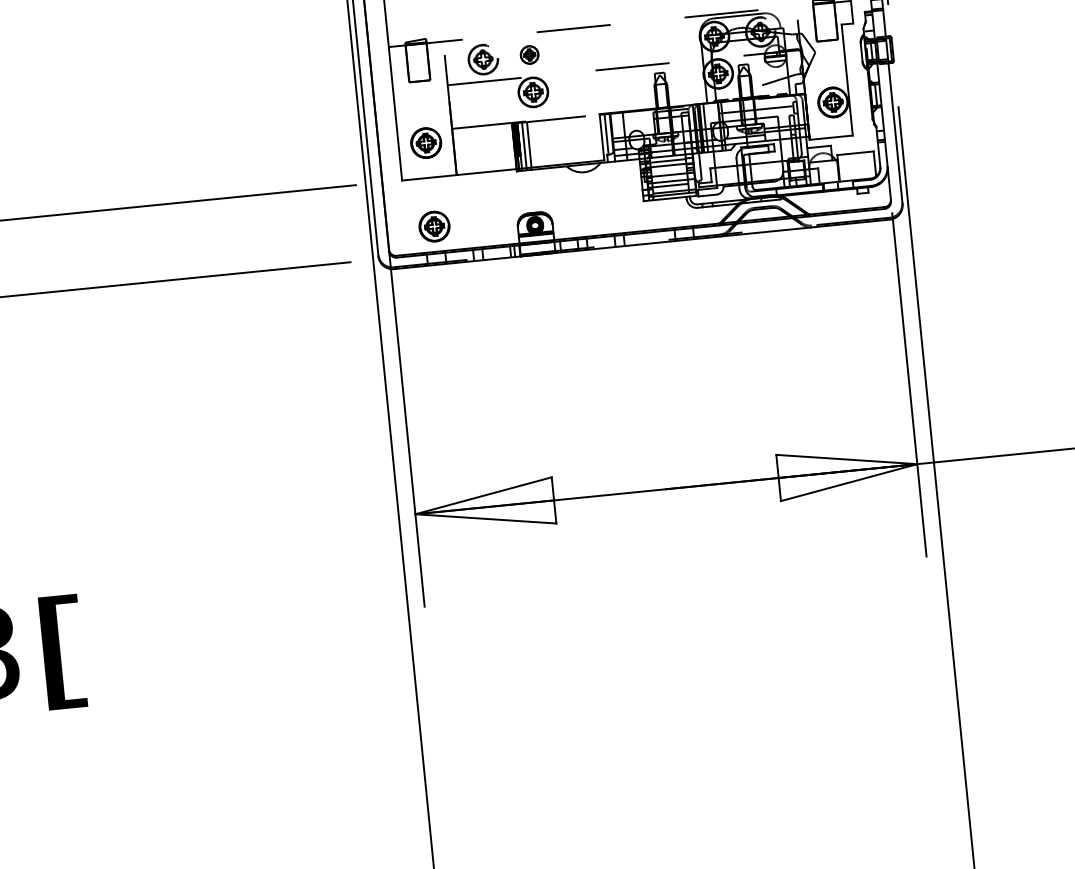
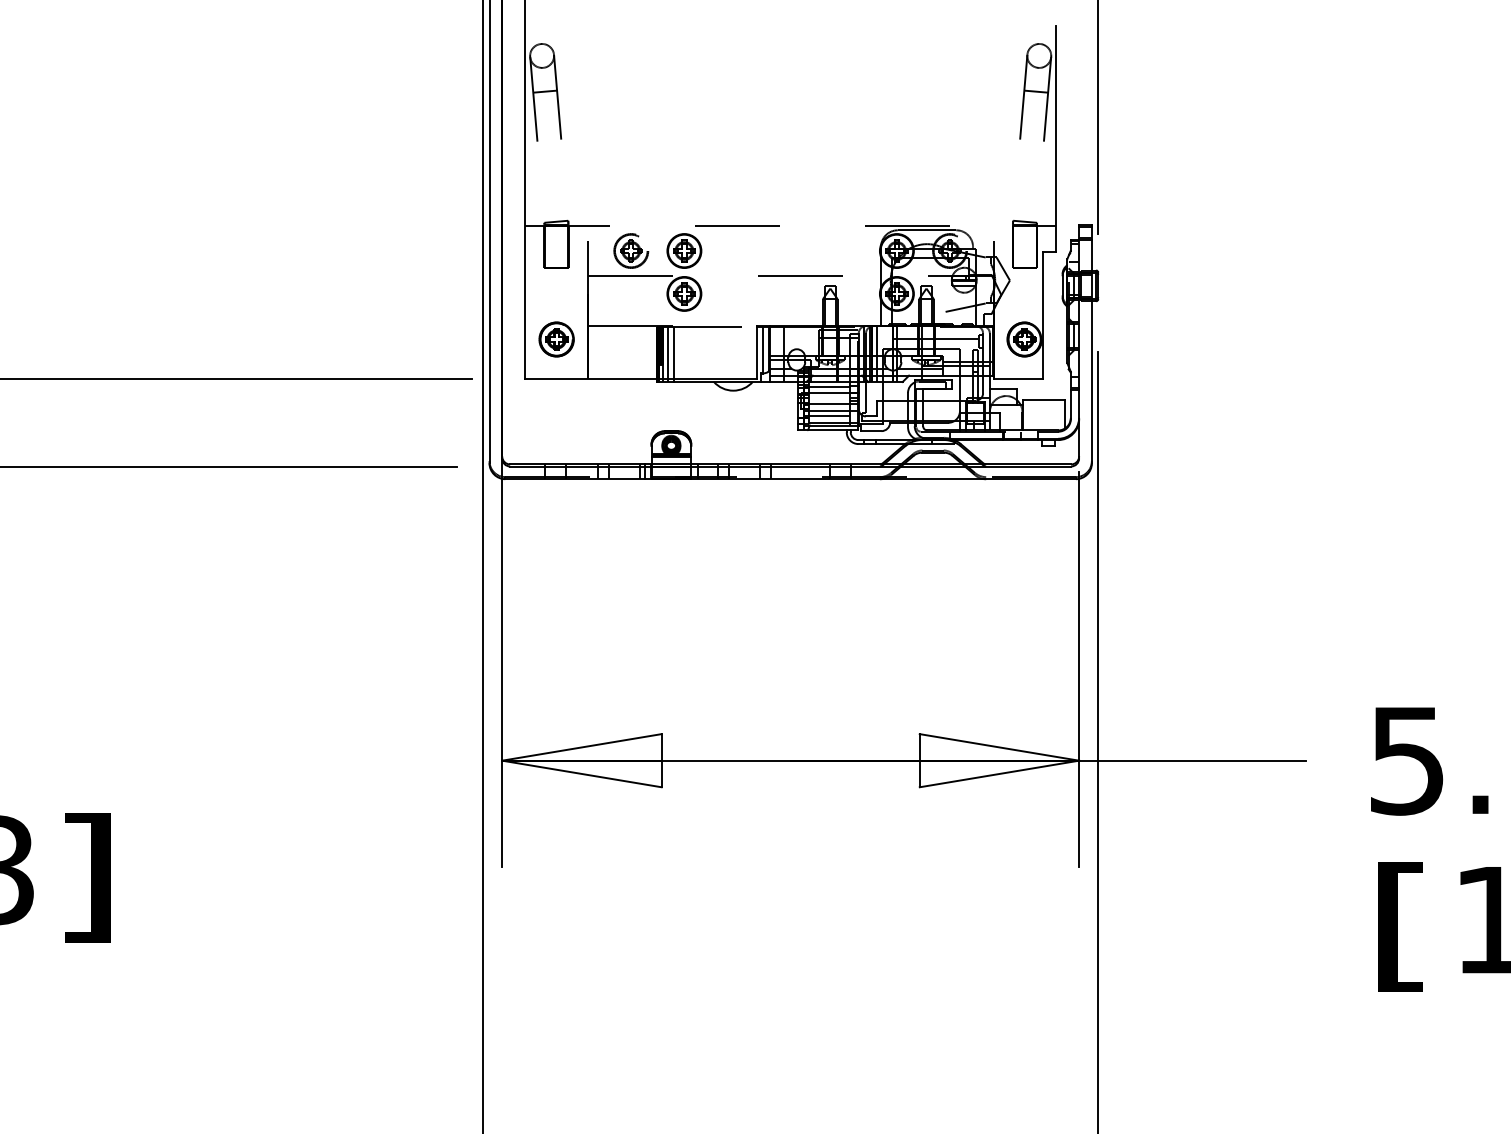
part: (529, 54) -> (684, 250), size x1.67
part: (434, 226) -> (556, 435), removed
text: (63, 651) -> (86, 877), [ -> ]

